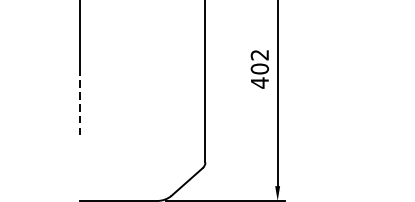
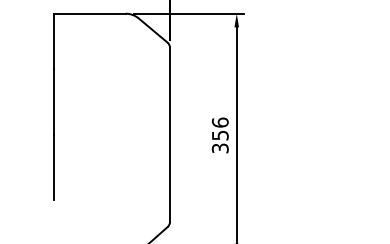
text: (258, 68) -> (219, 135), 402 -> 356
line: (80, 103) -> (54, 167), dashed -> solid

